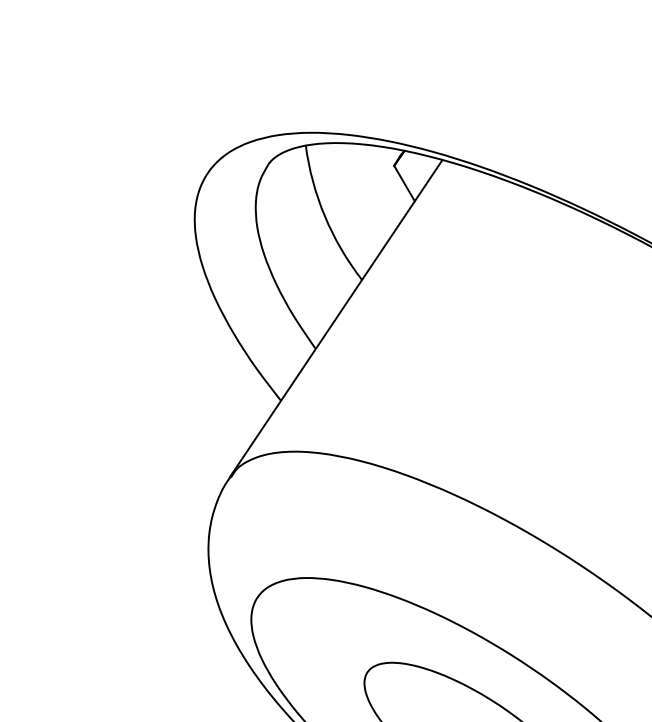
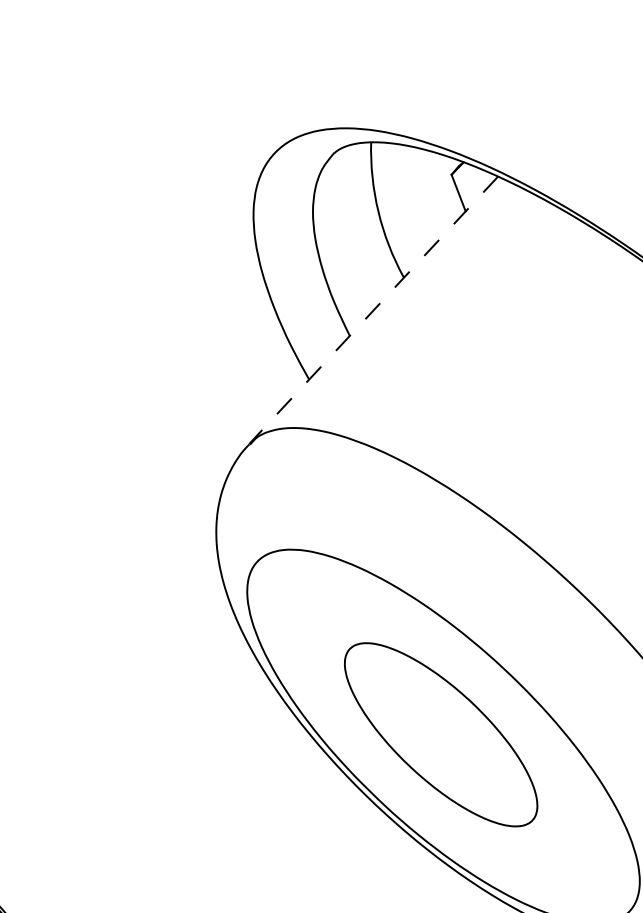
line: (336, 318) -> (373, 310), solid -> dashed

